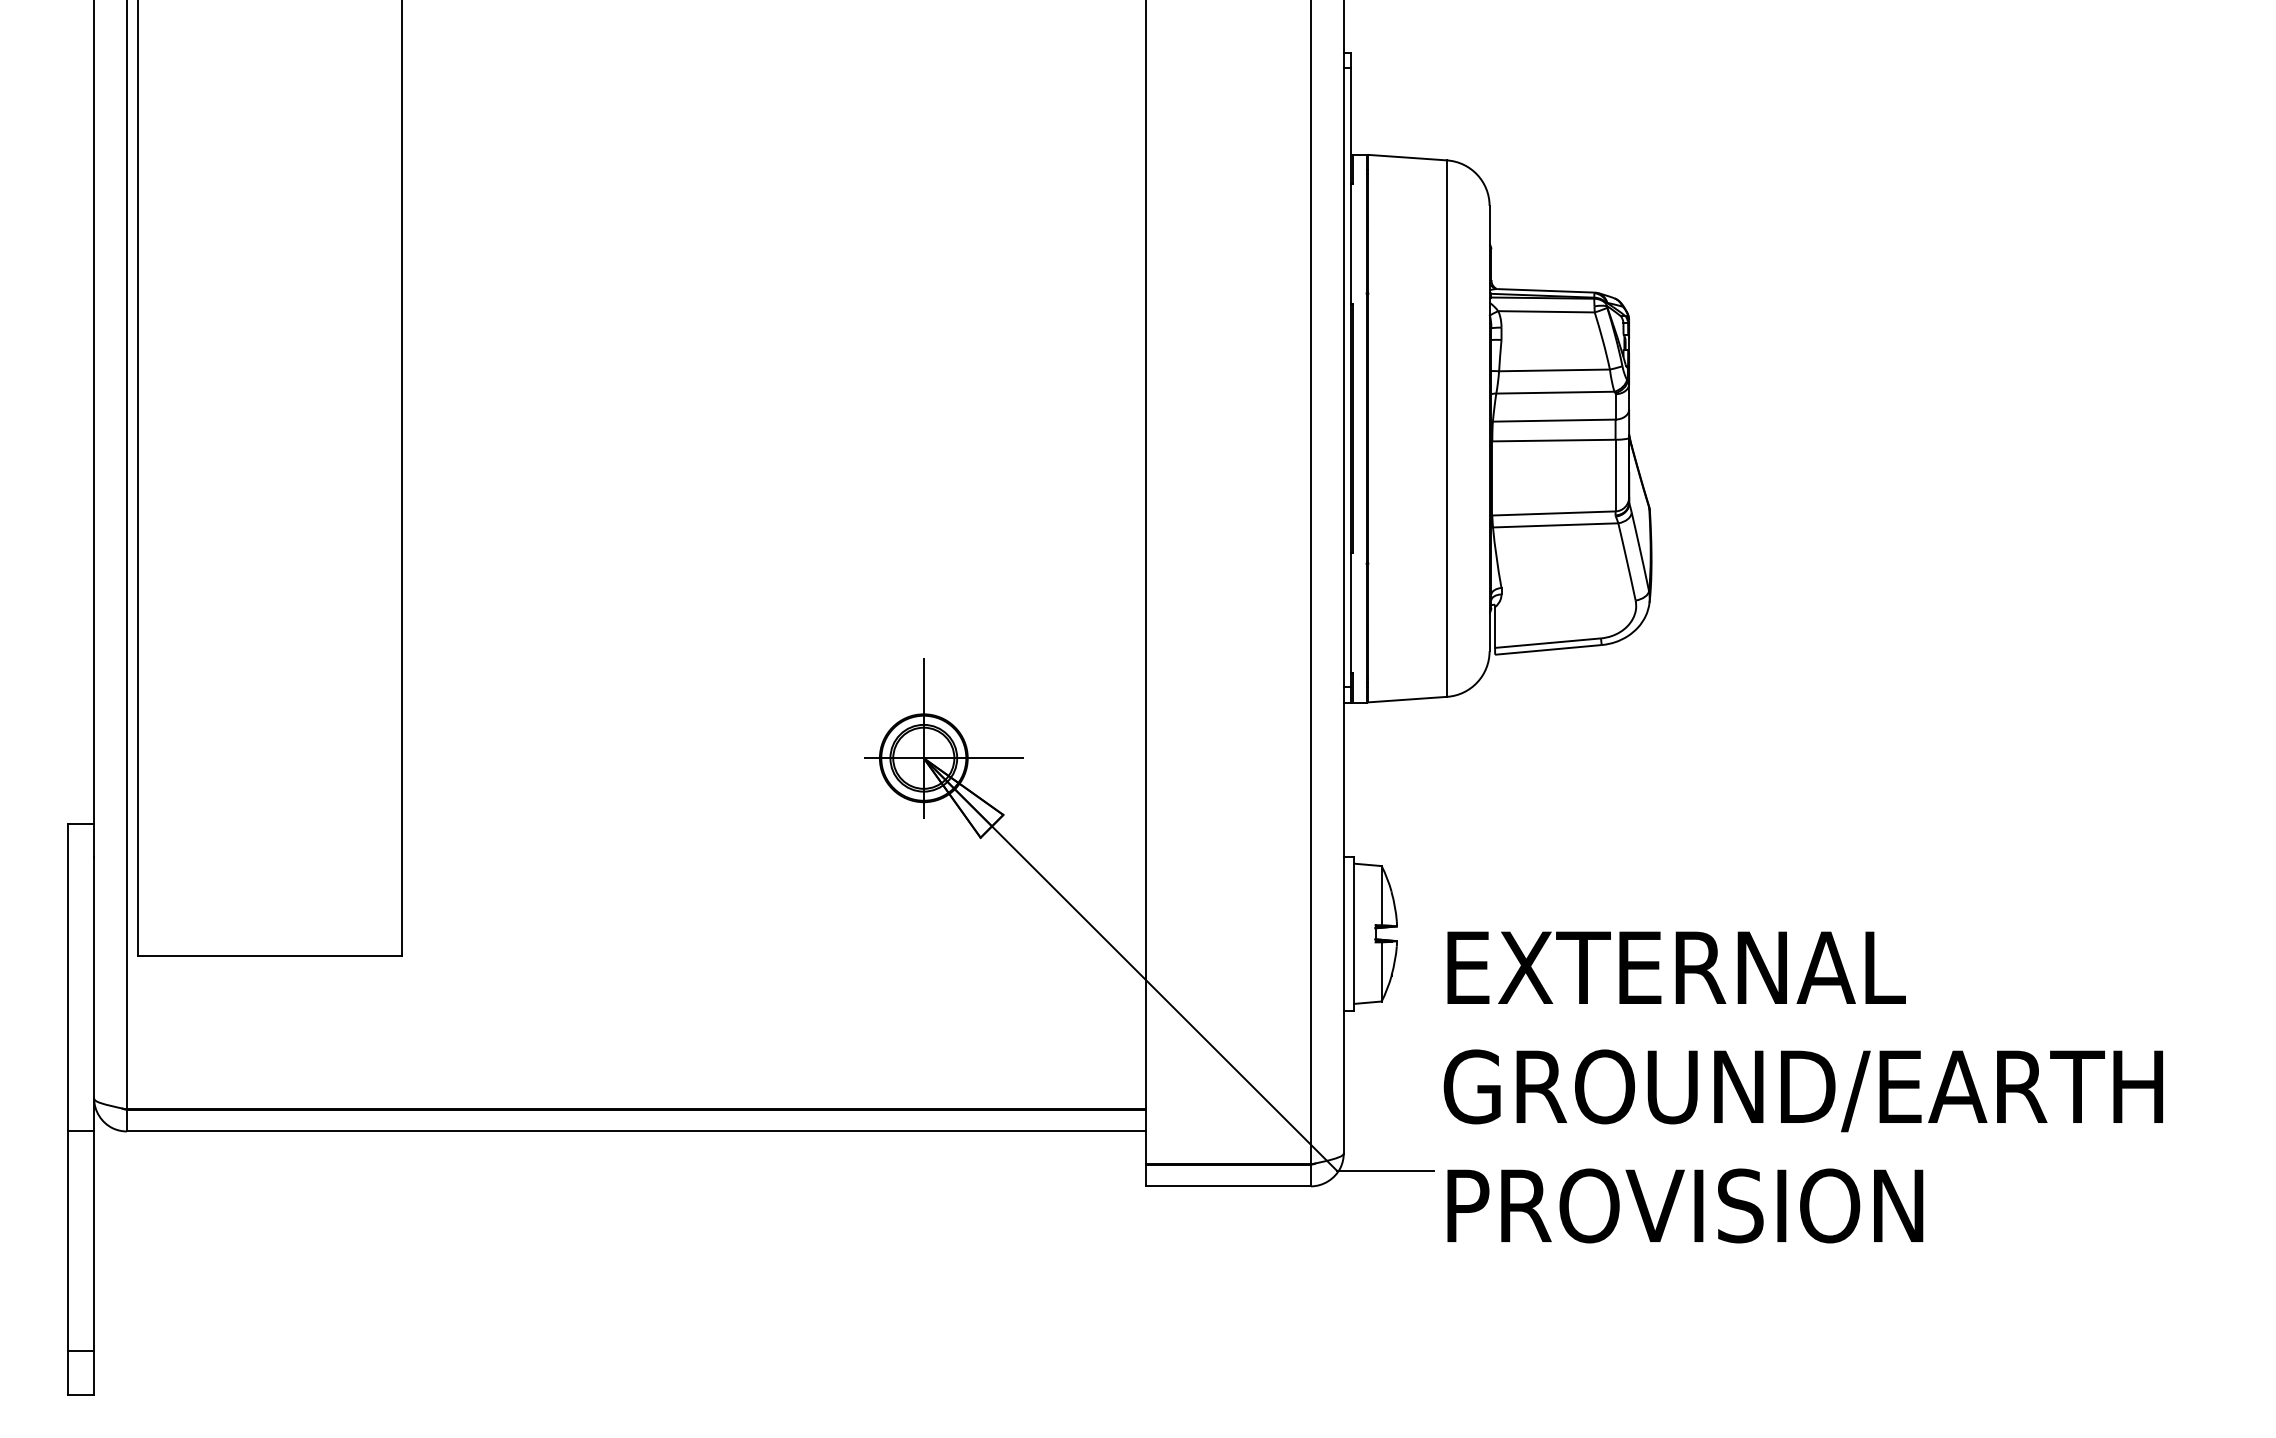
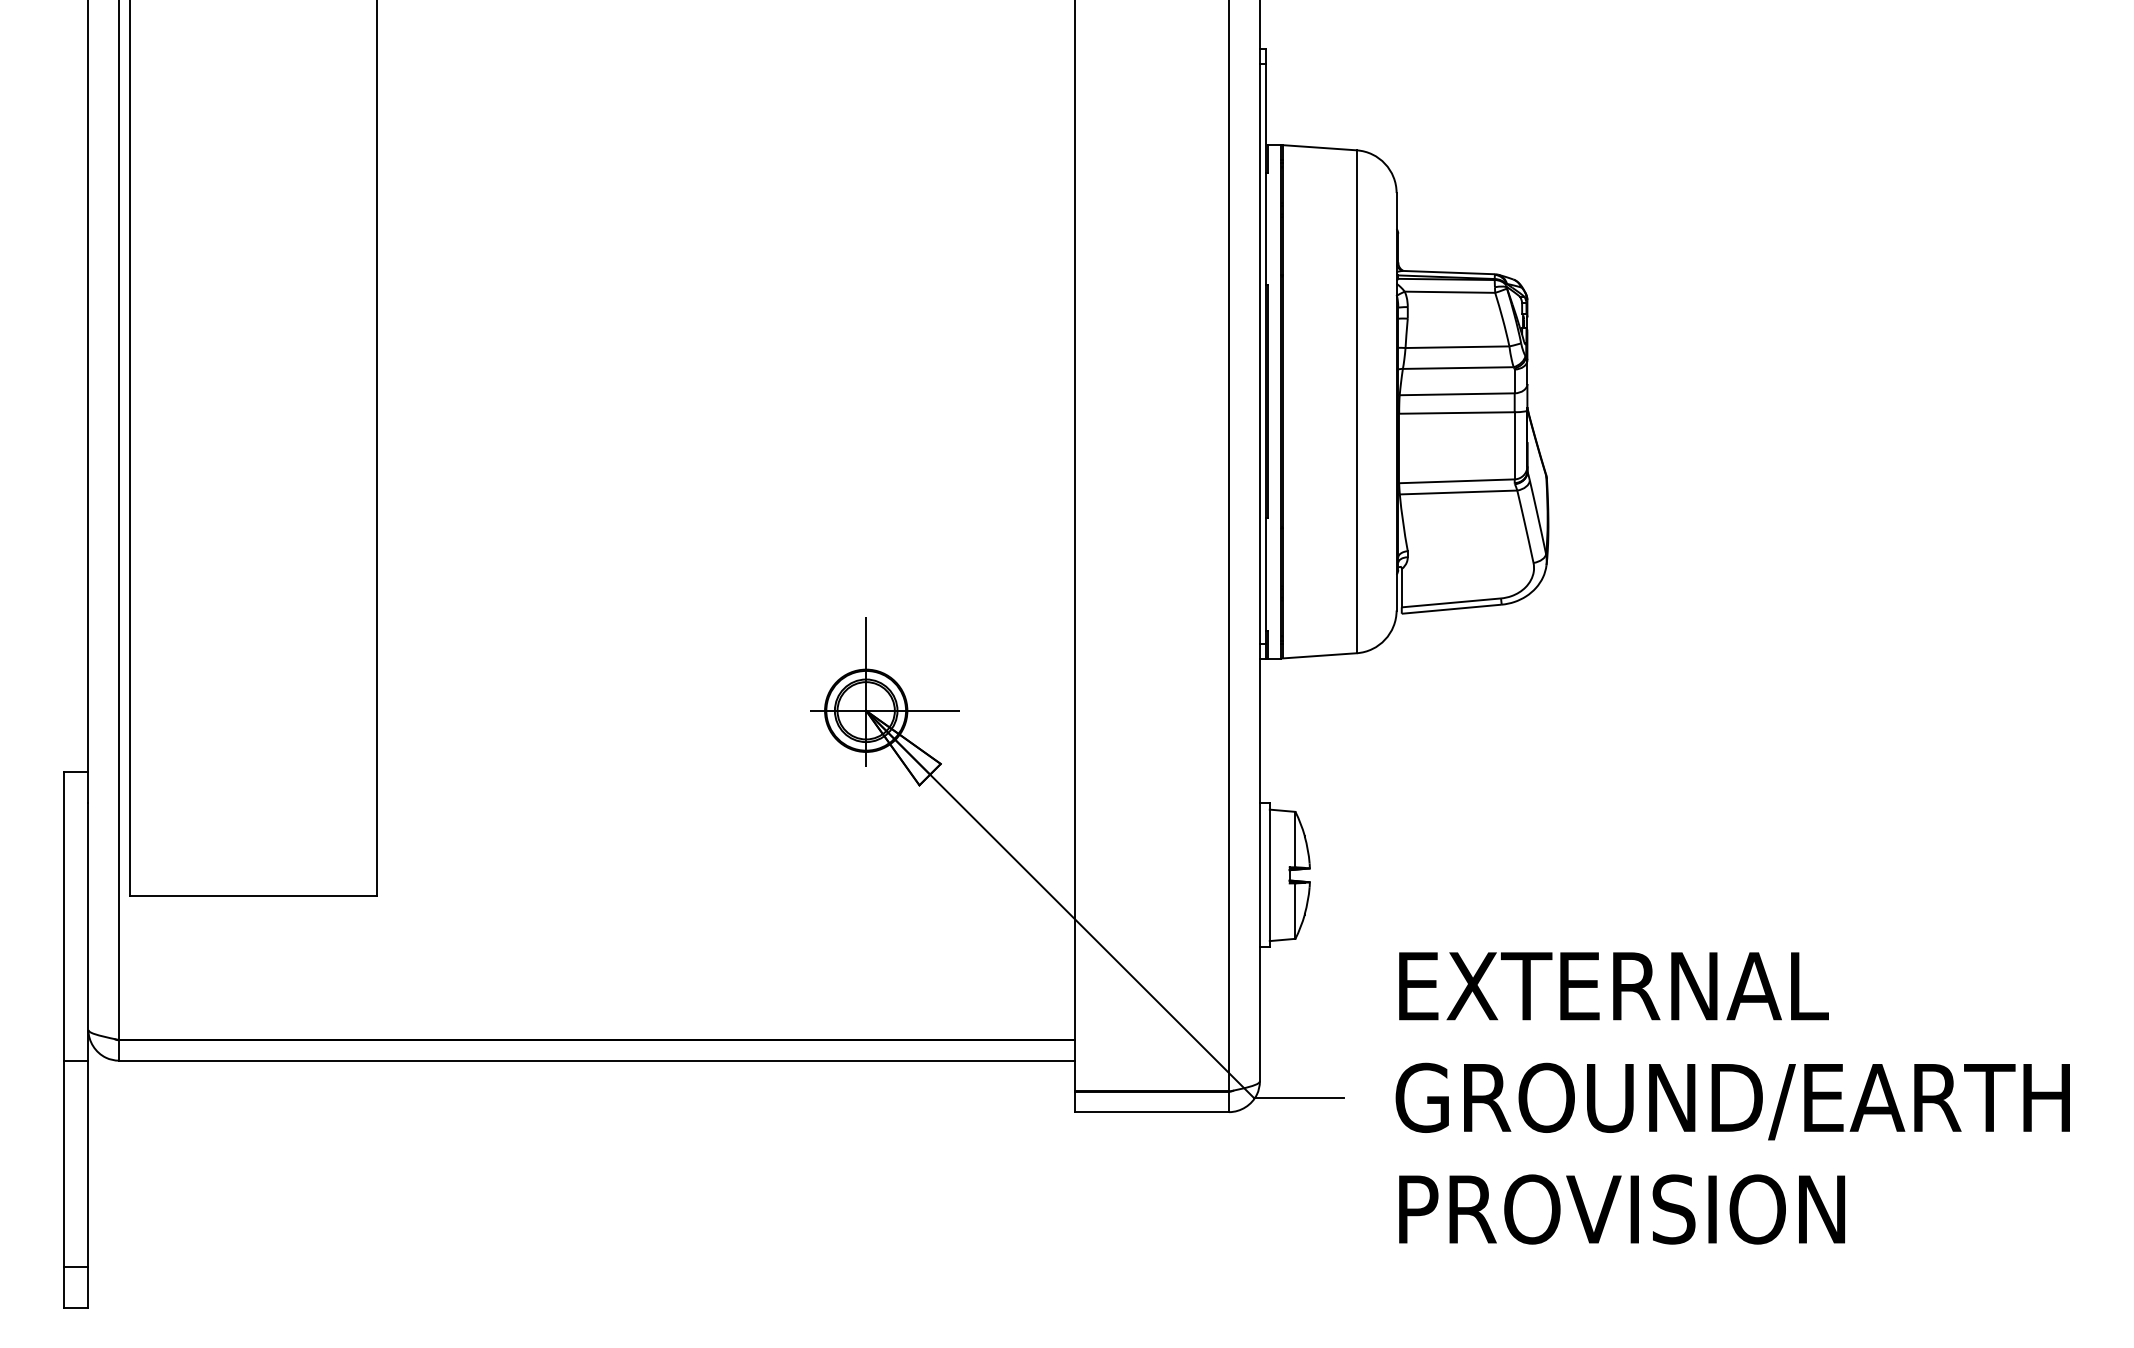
text: (1803, 1087) -> (1732, 1098), moved

